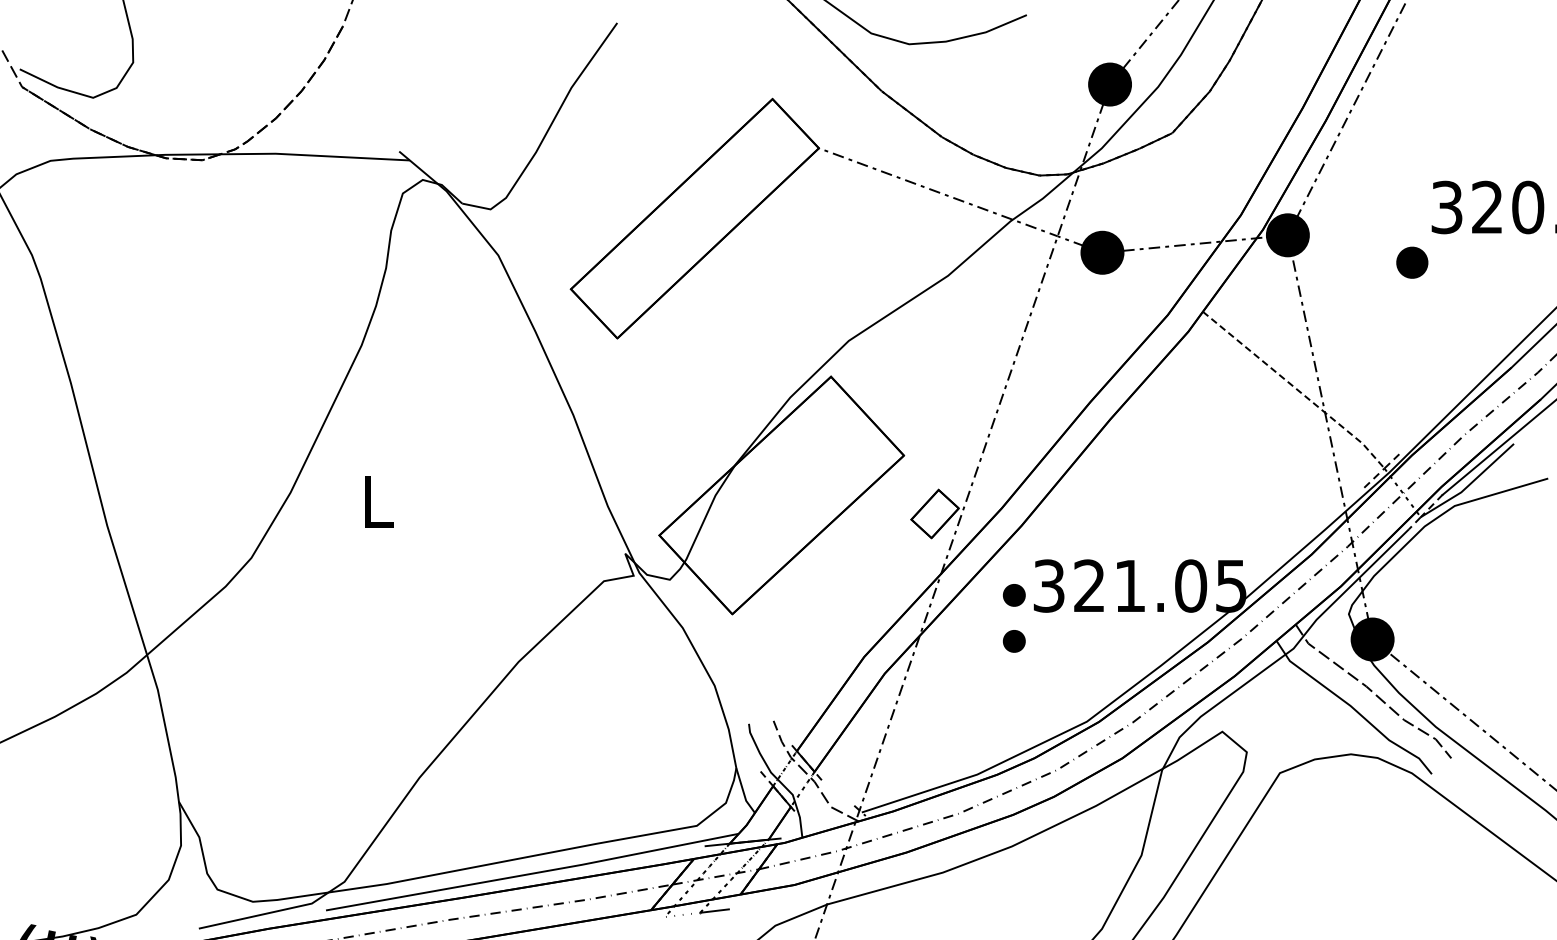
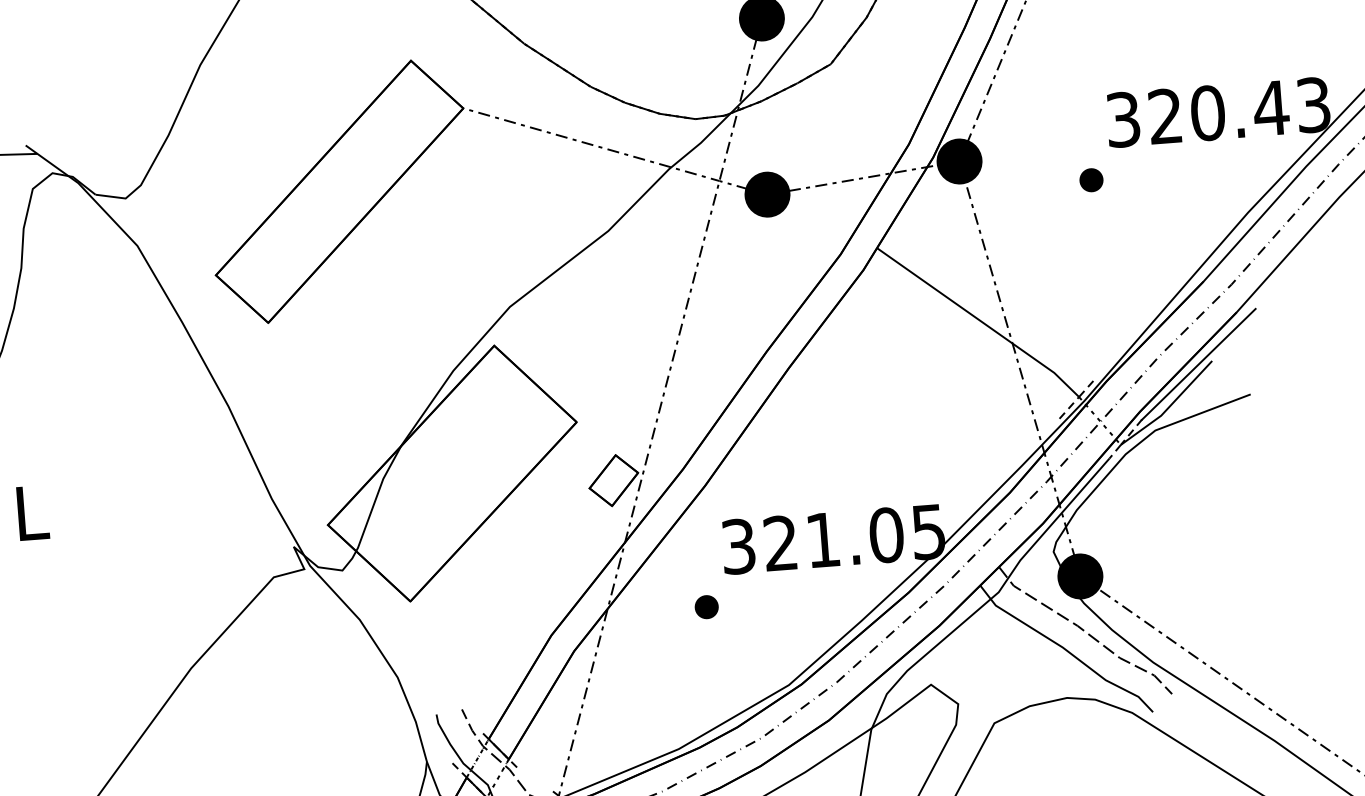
part: (1411, 262) -> (1090, 179), size x0.71
line: (1296, 389) -> (980, 321), dashed -> solid
part: (1014, 595) -> (703, 559), removed

